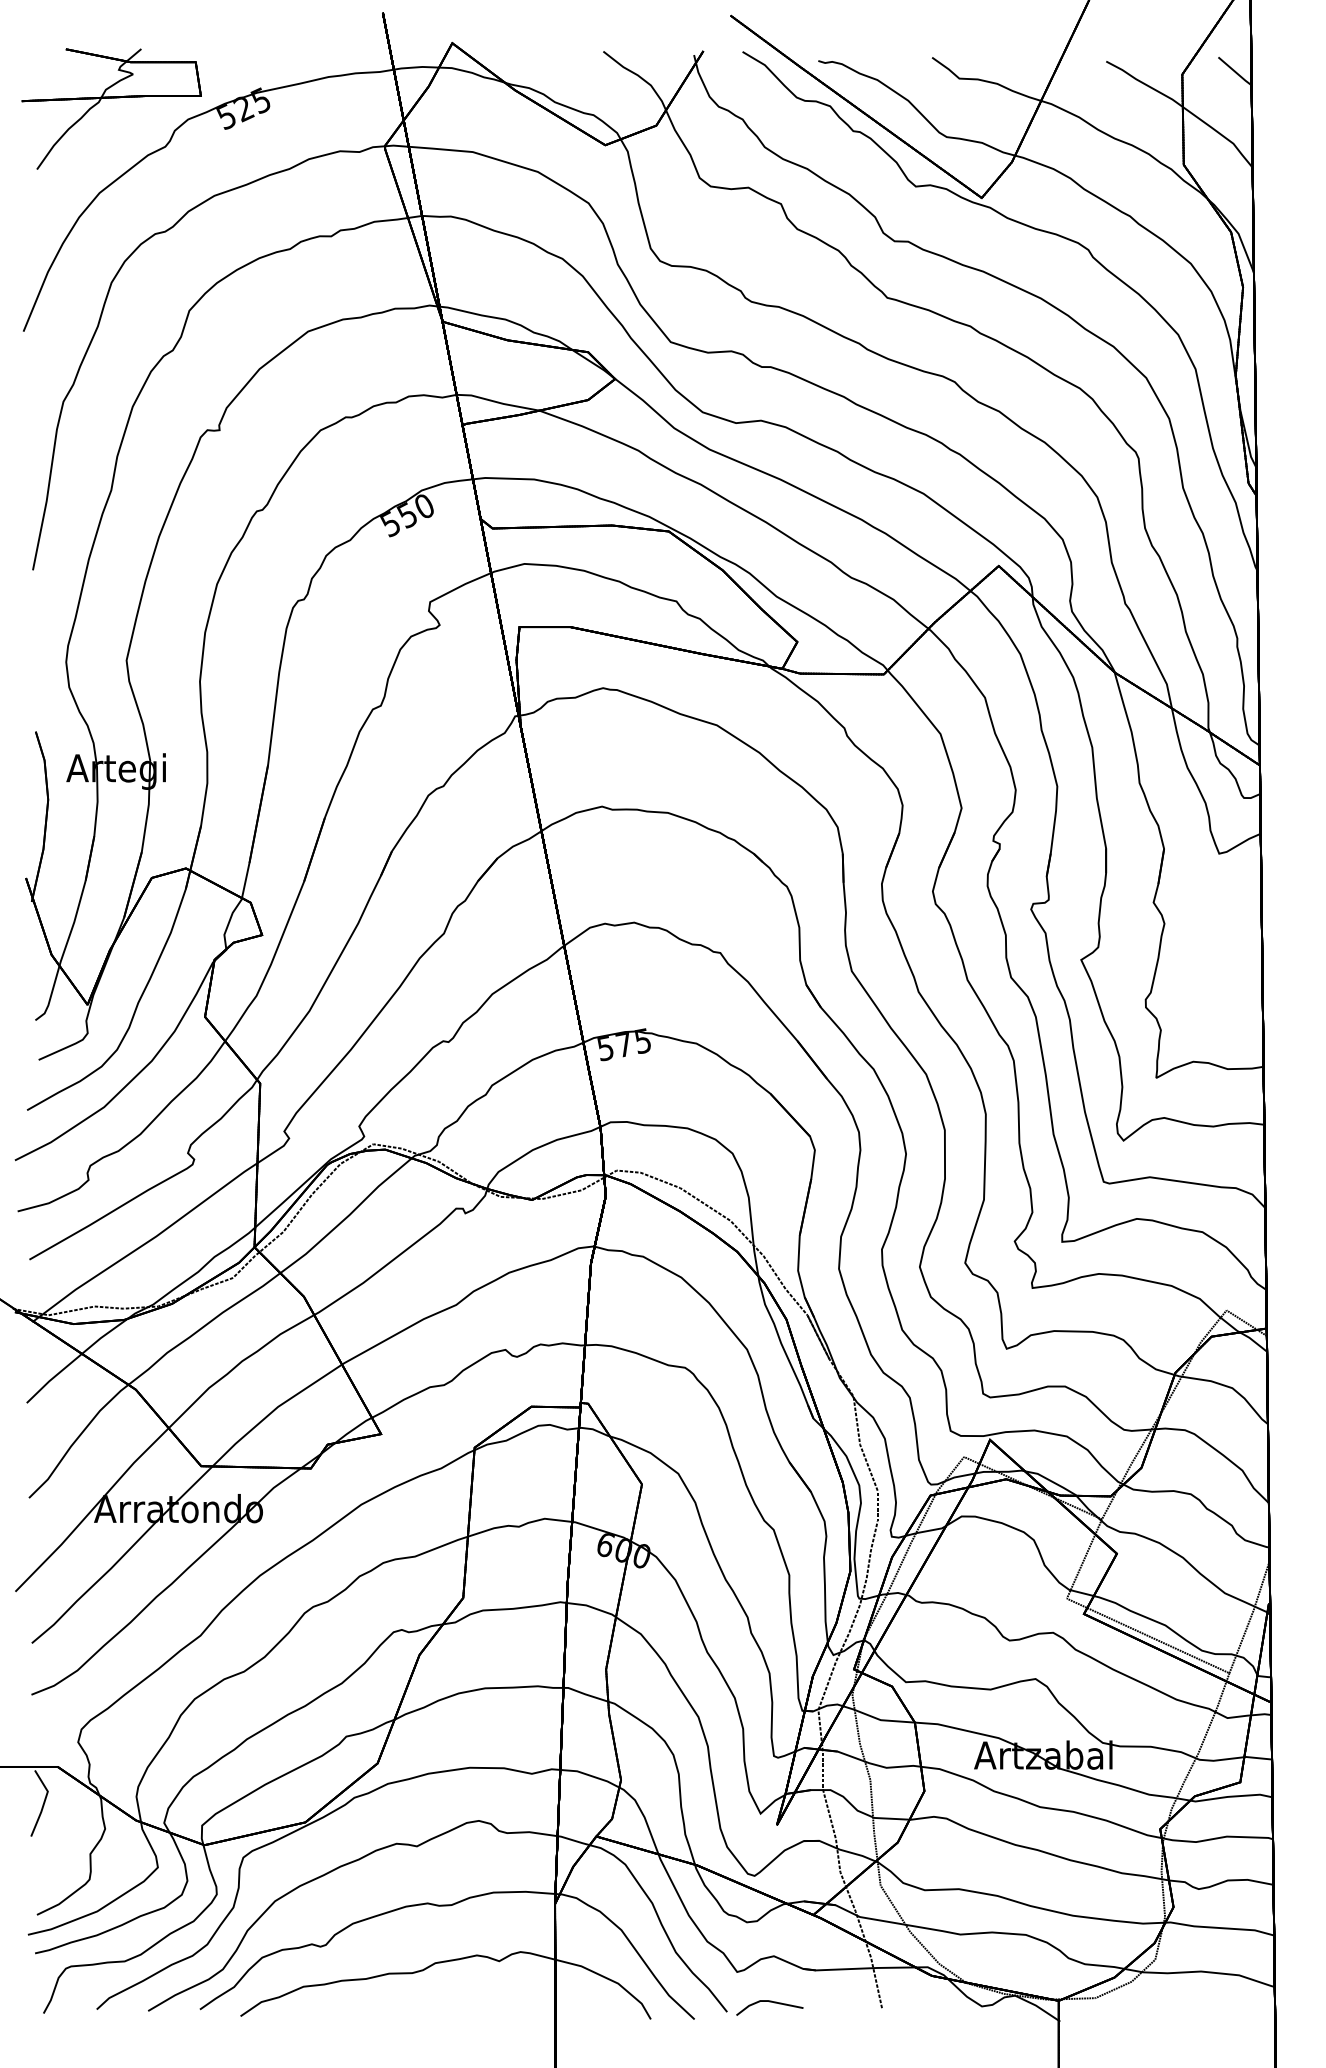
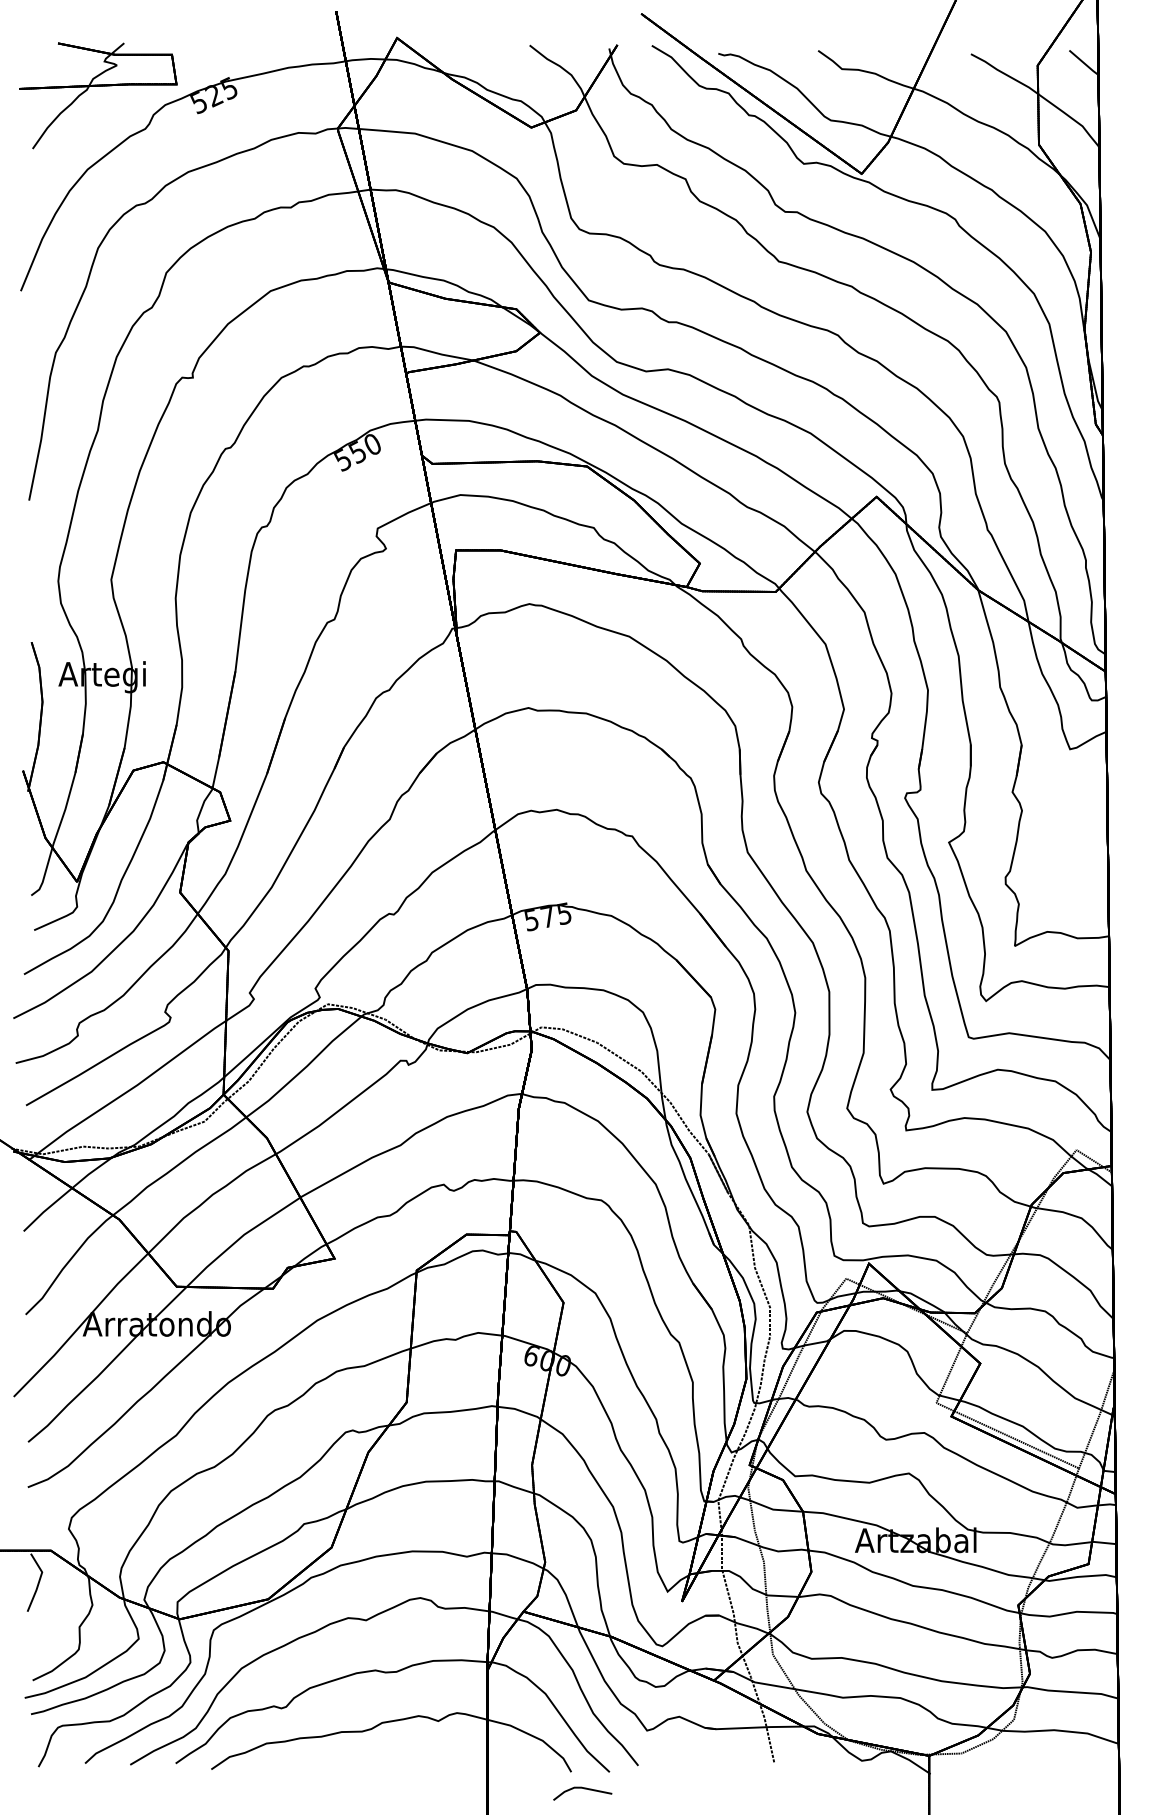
line: (769, 2002) -> (582, 1788), moved

